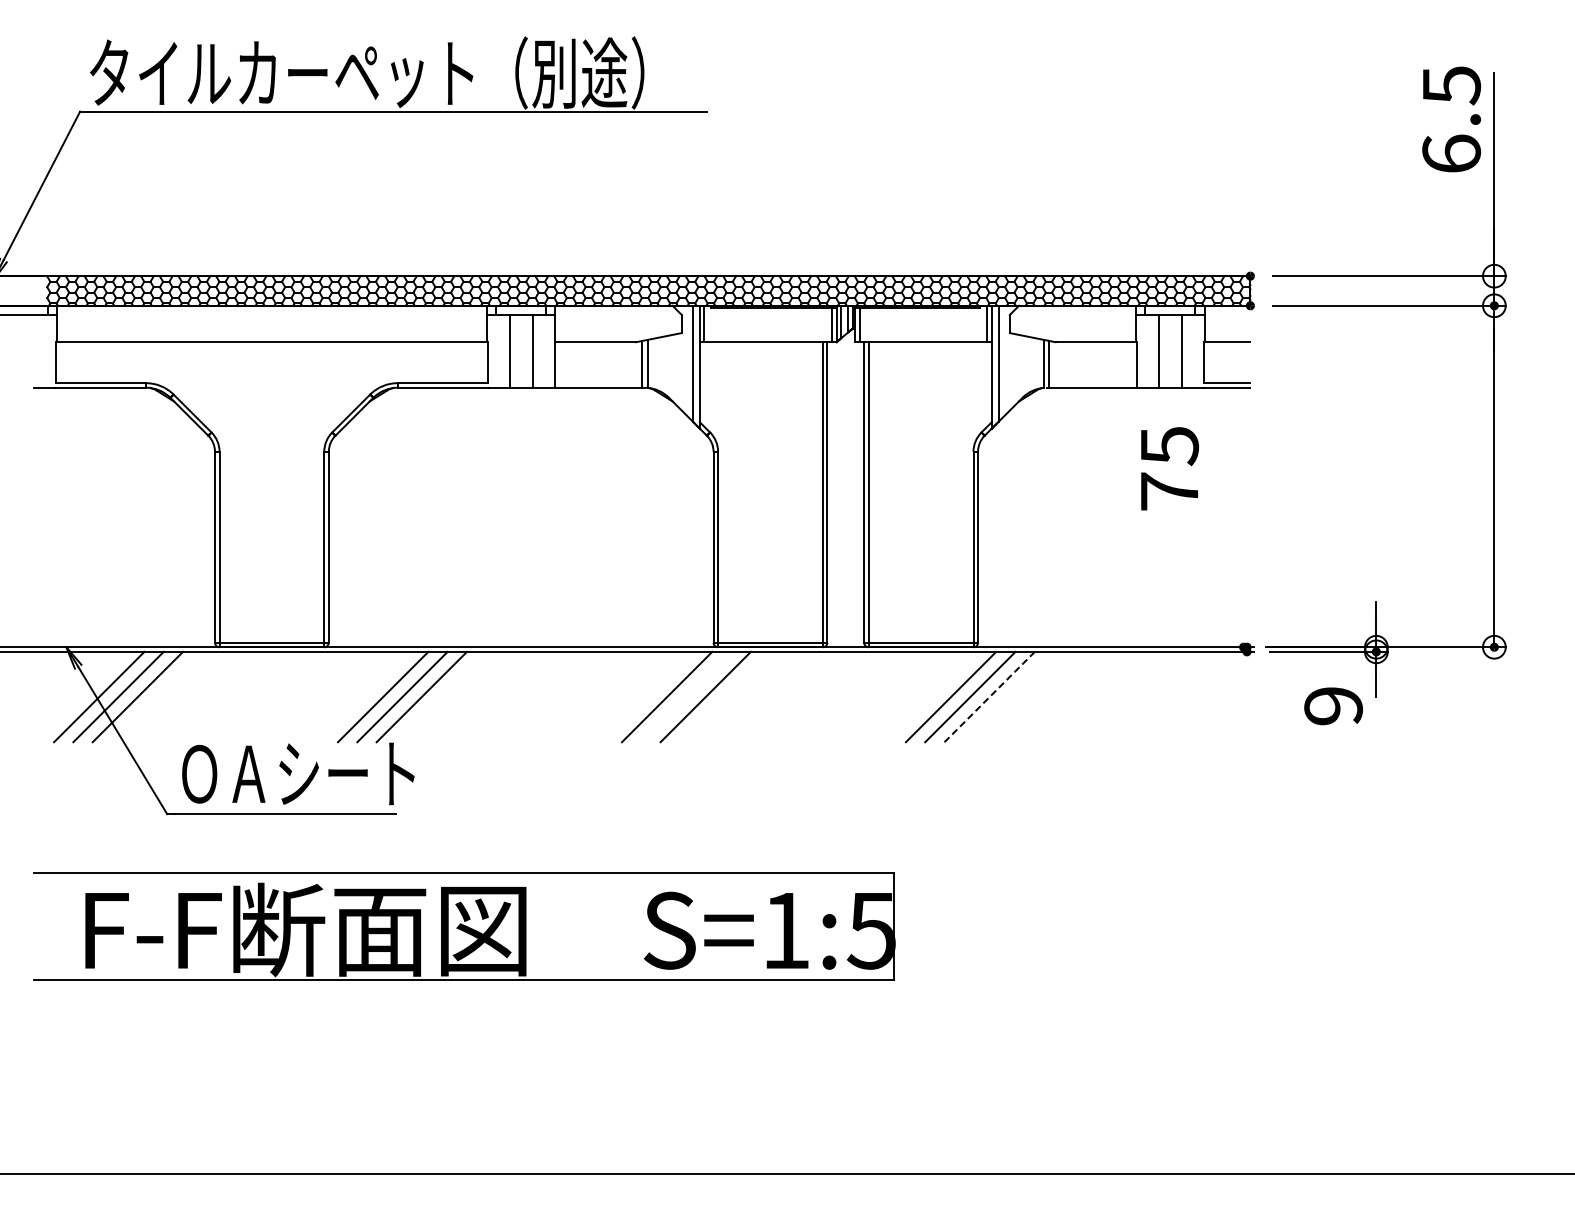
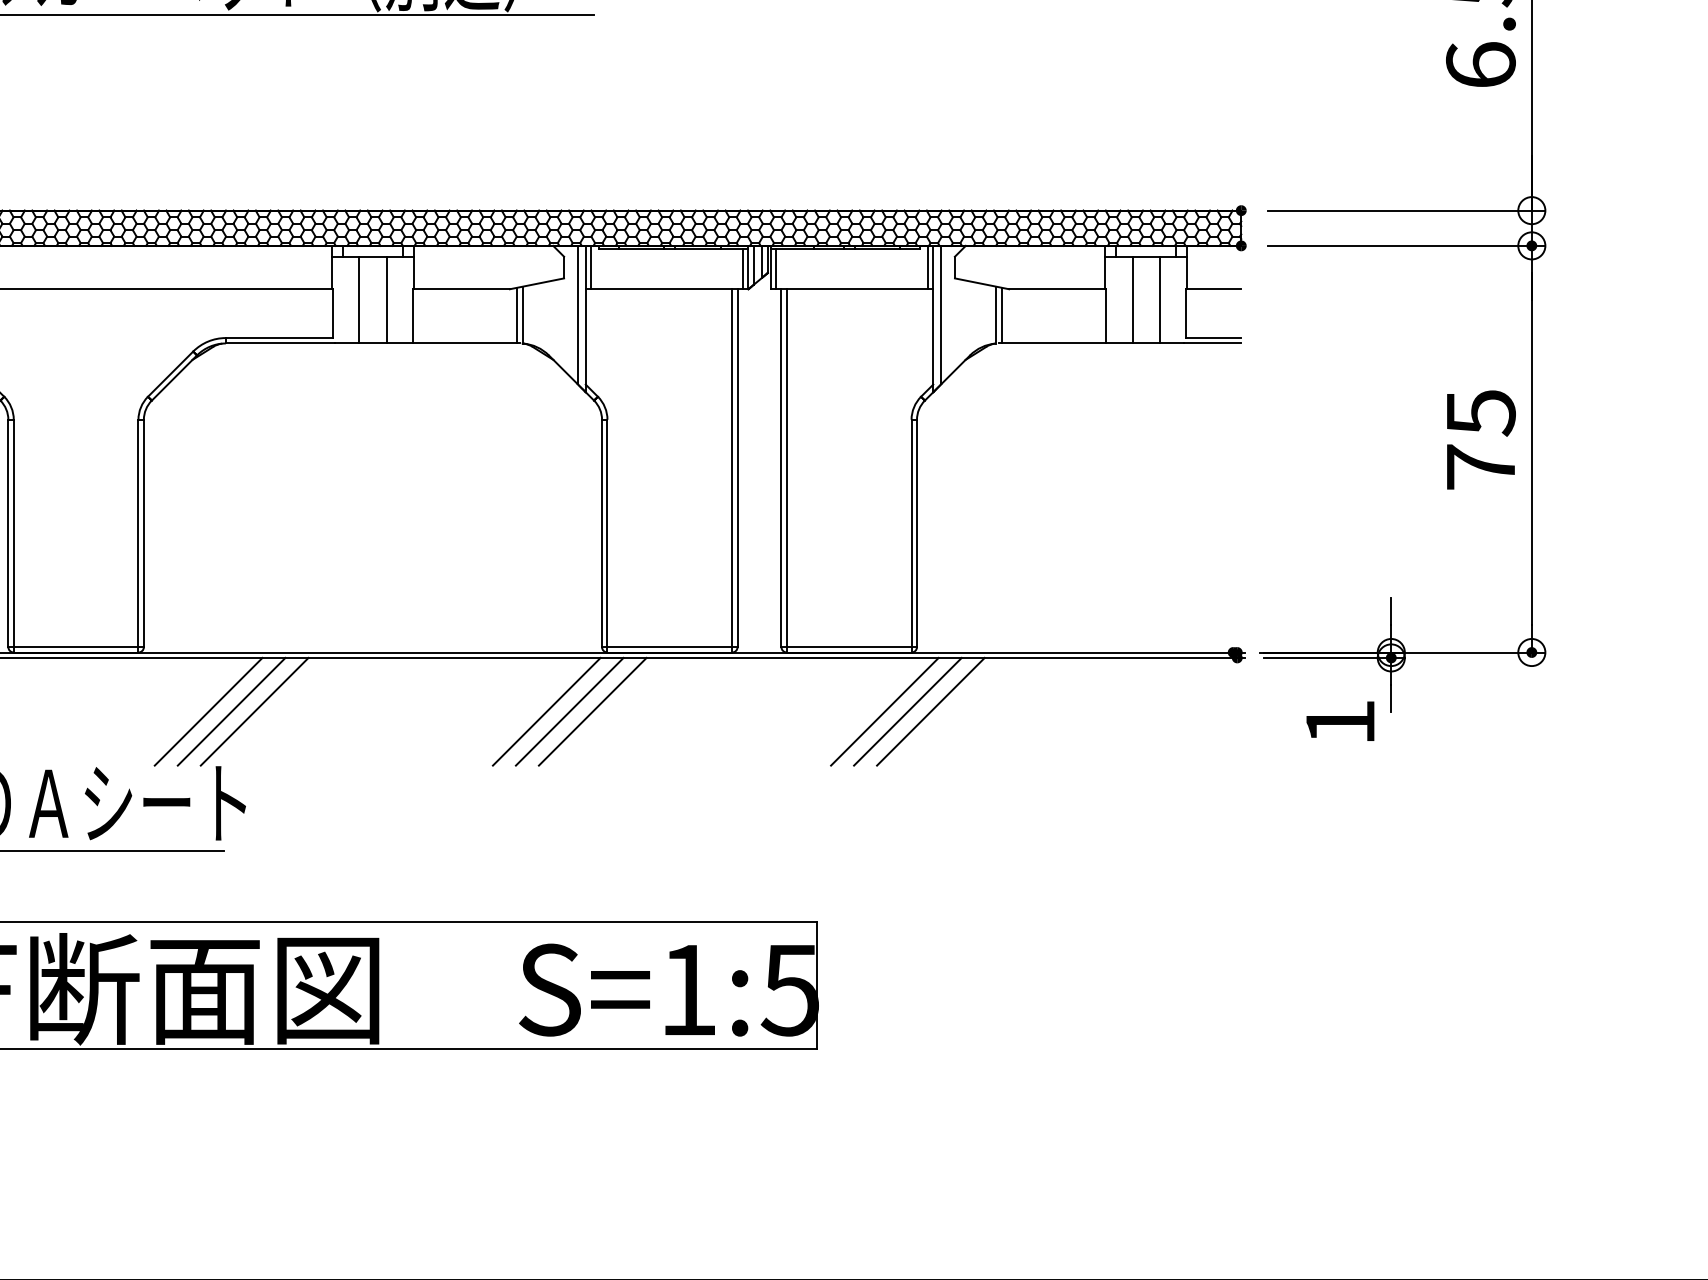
text: (1170, 468) -> (1481, 439), moved
line: (686, 696) -> (569, 711), added
line: (989, 697) -> (930, 712), dashed -> solid
text: (1333, 706) -> (1340, 723), 9 -> 1

